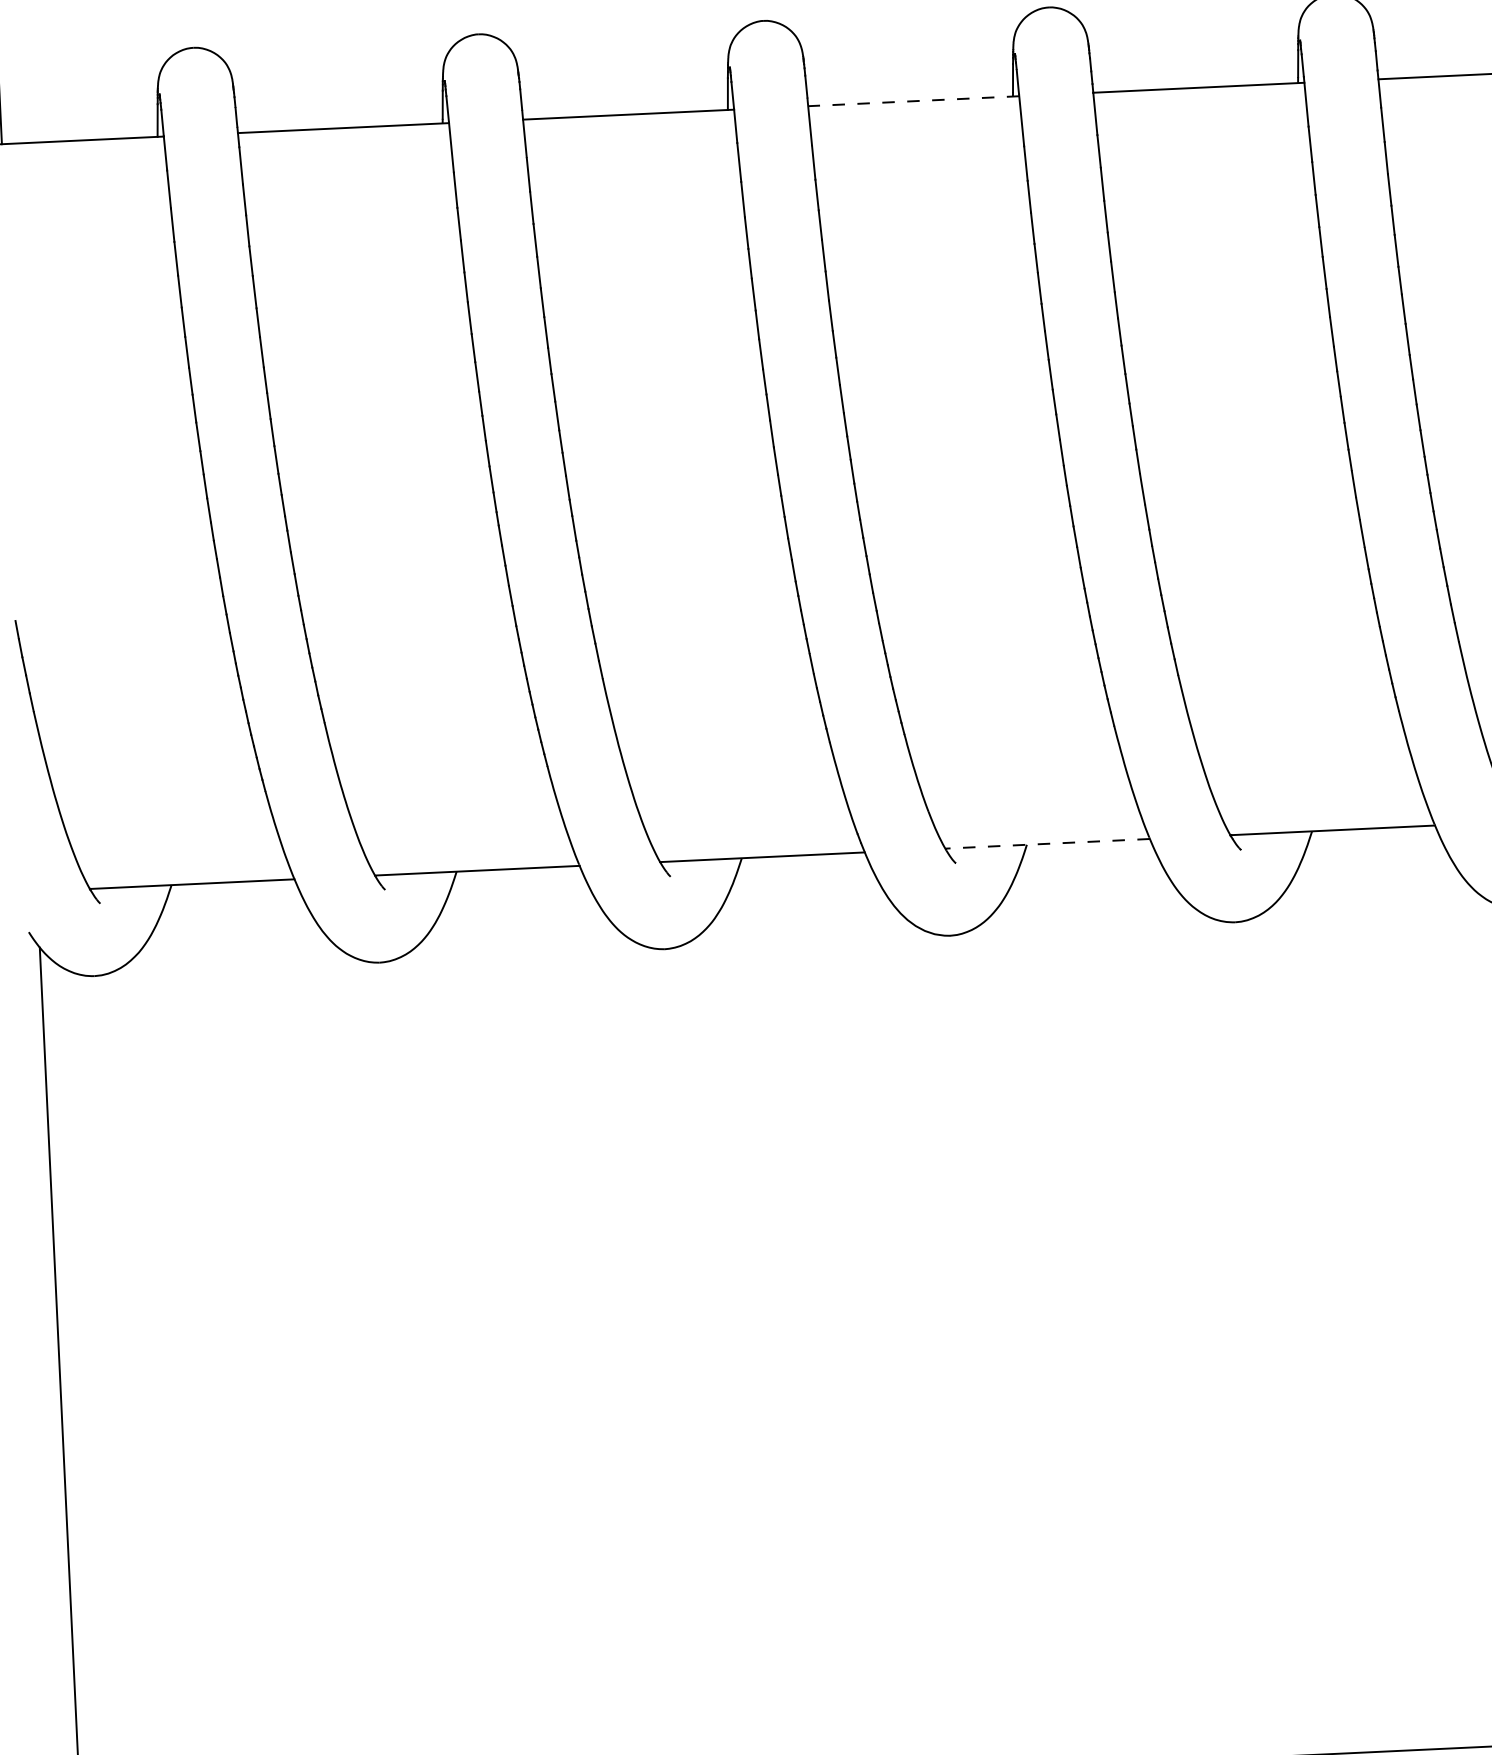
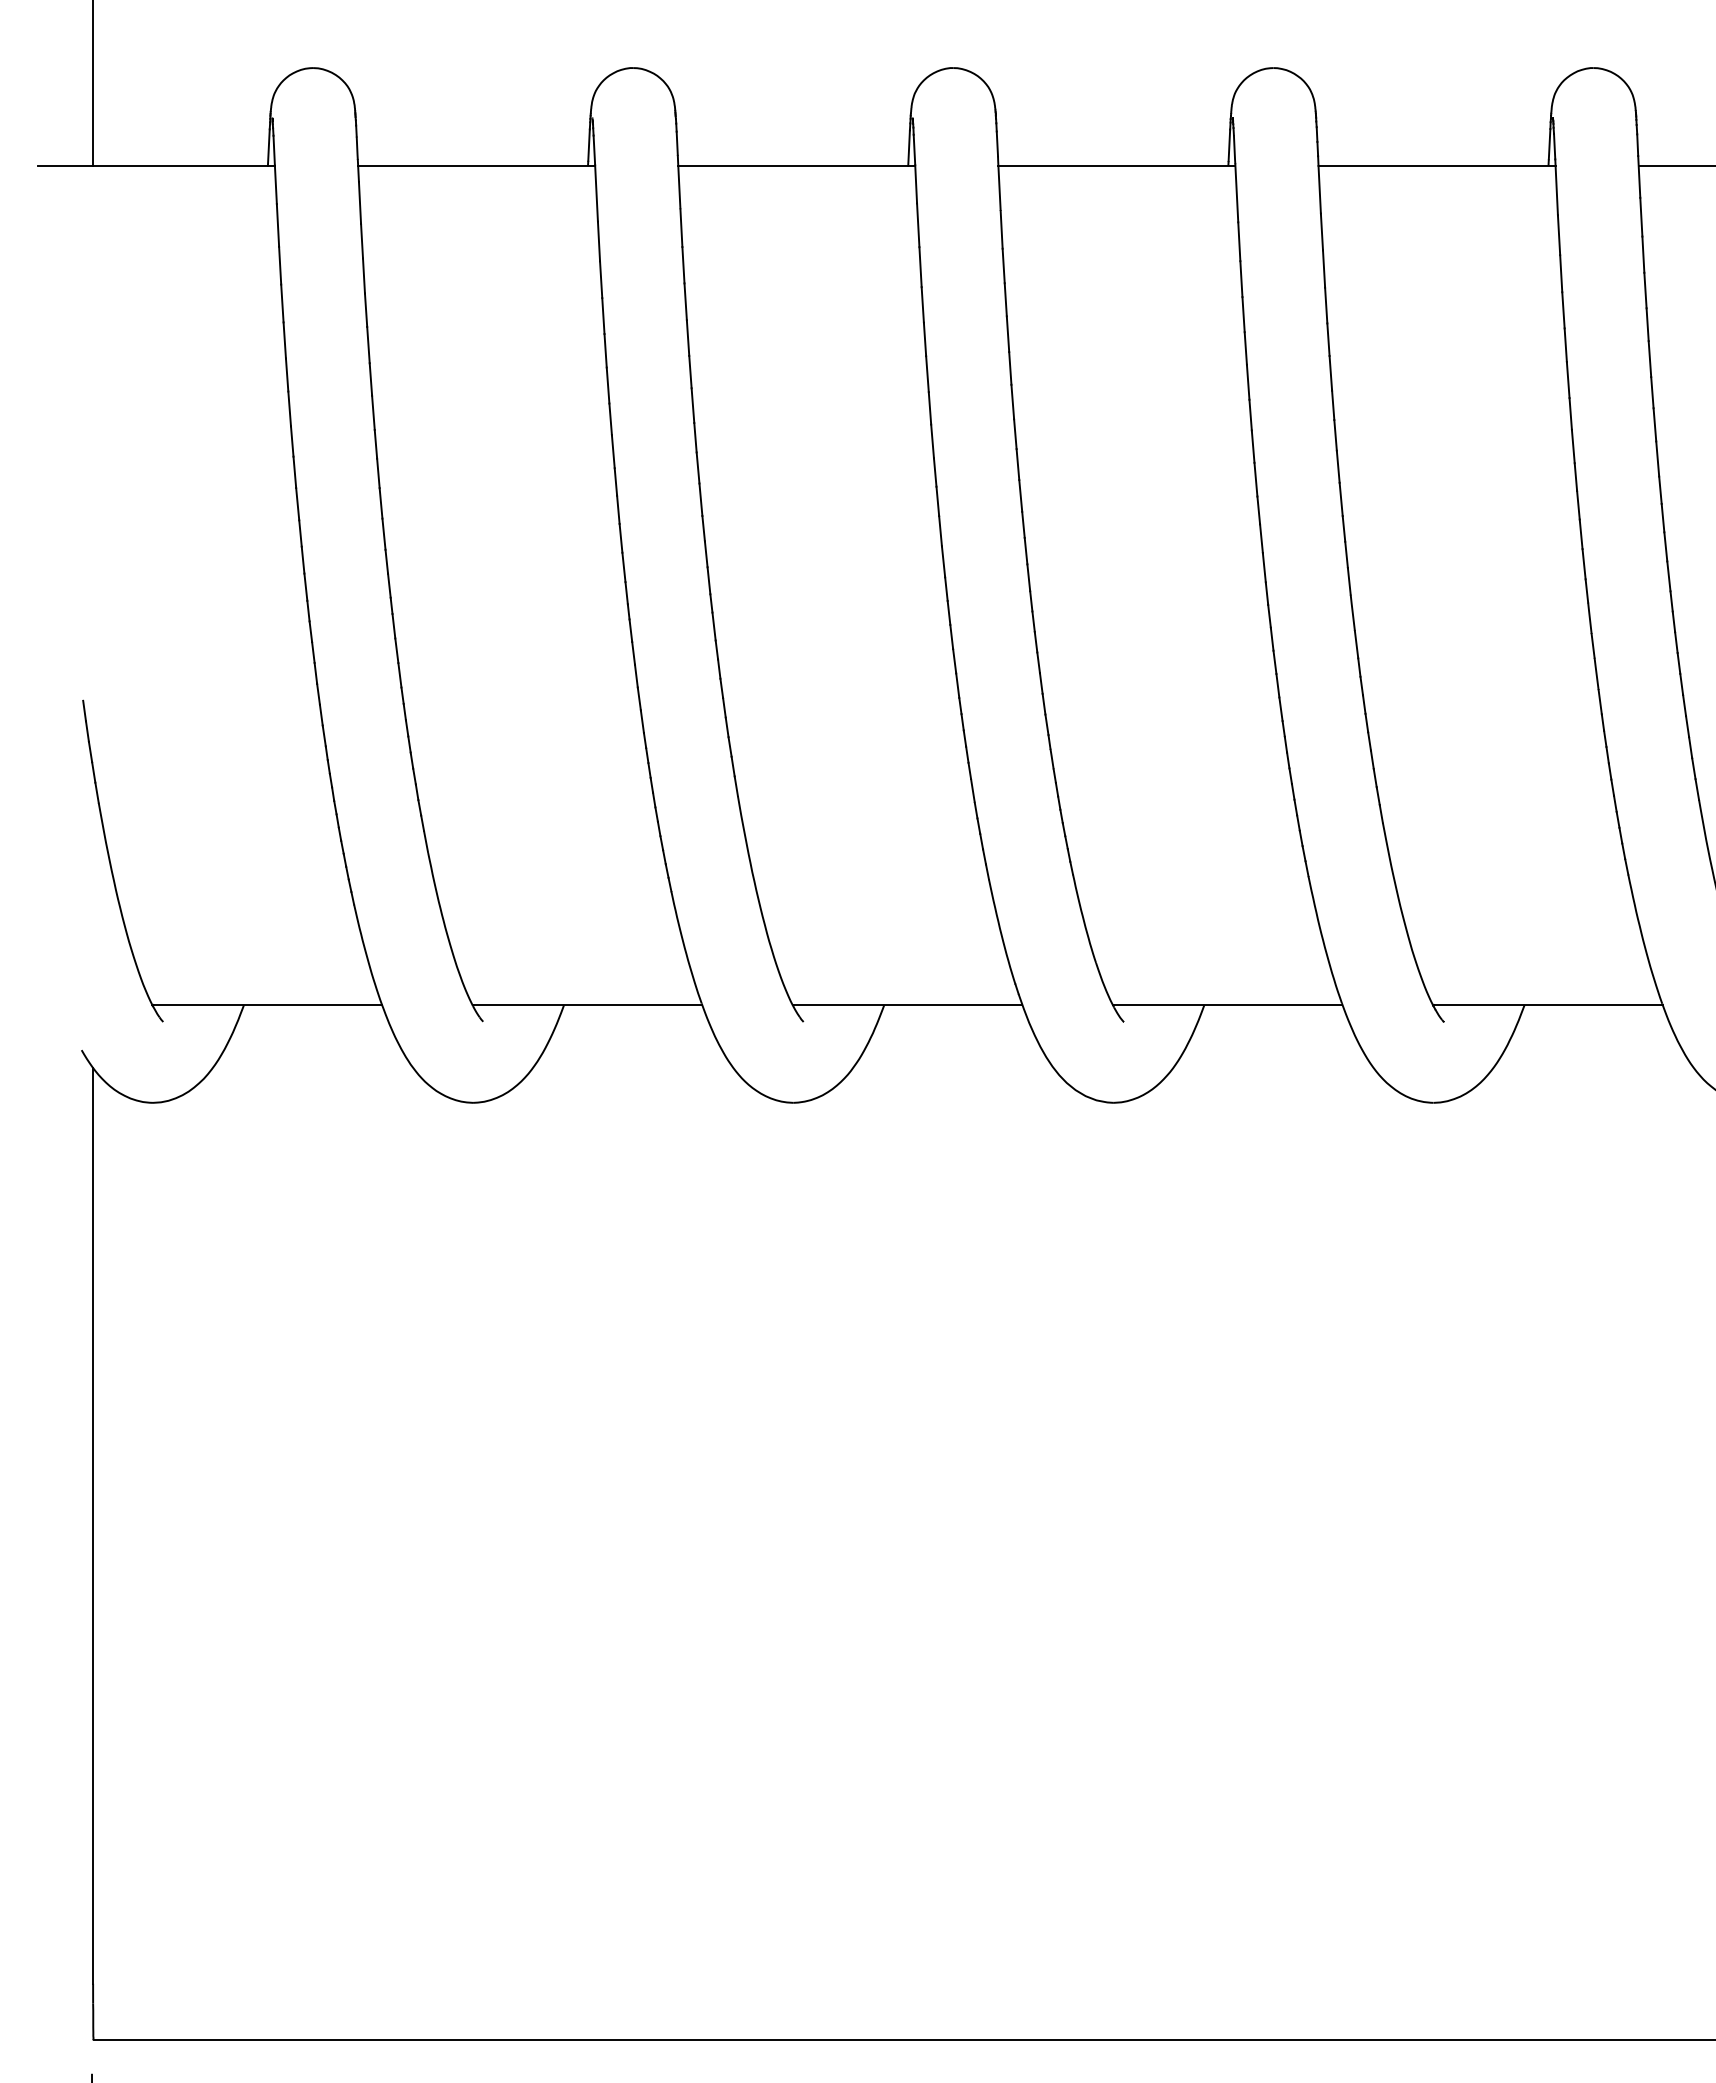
line: (913, 100) -> (1116, 165), dashed -> solid
line: (1047, 843) -> (1227, 1004), dashed -> solid

